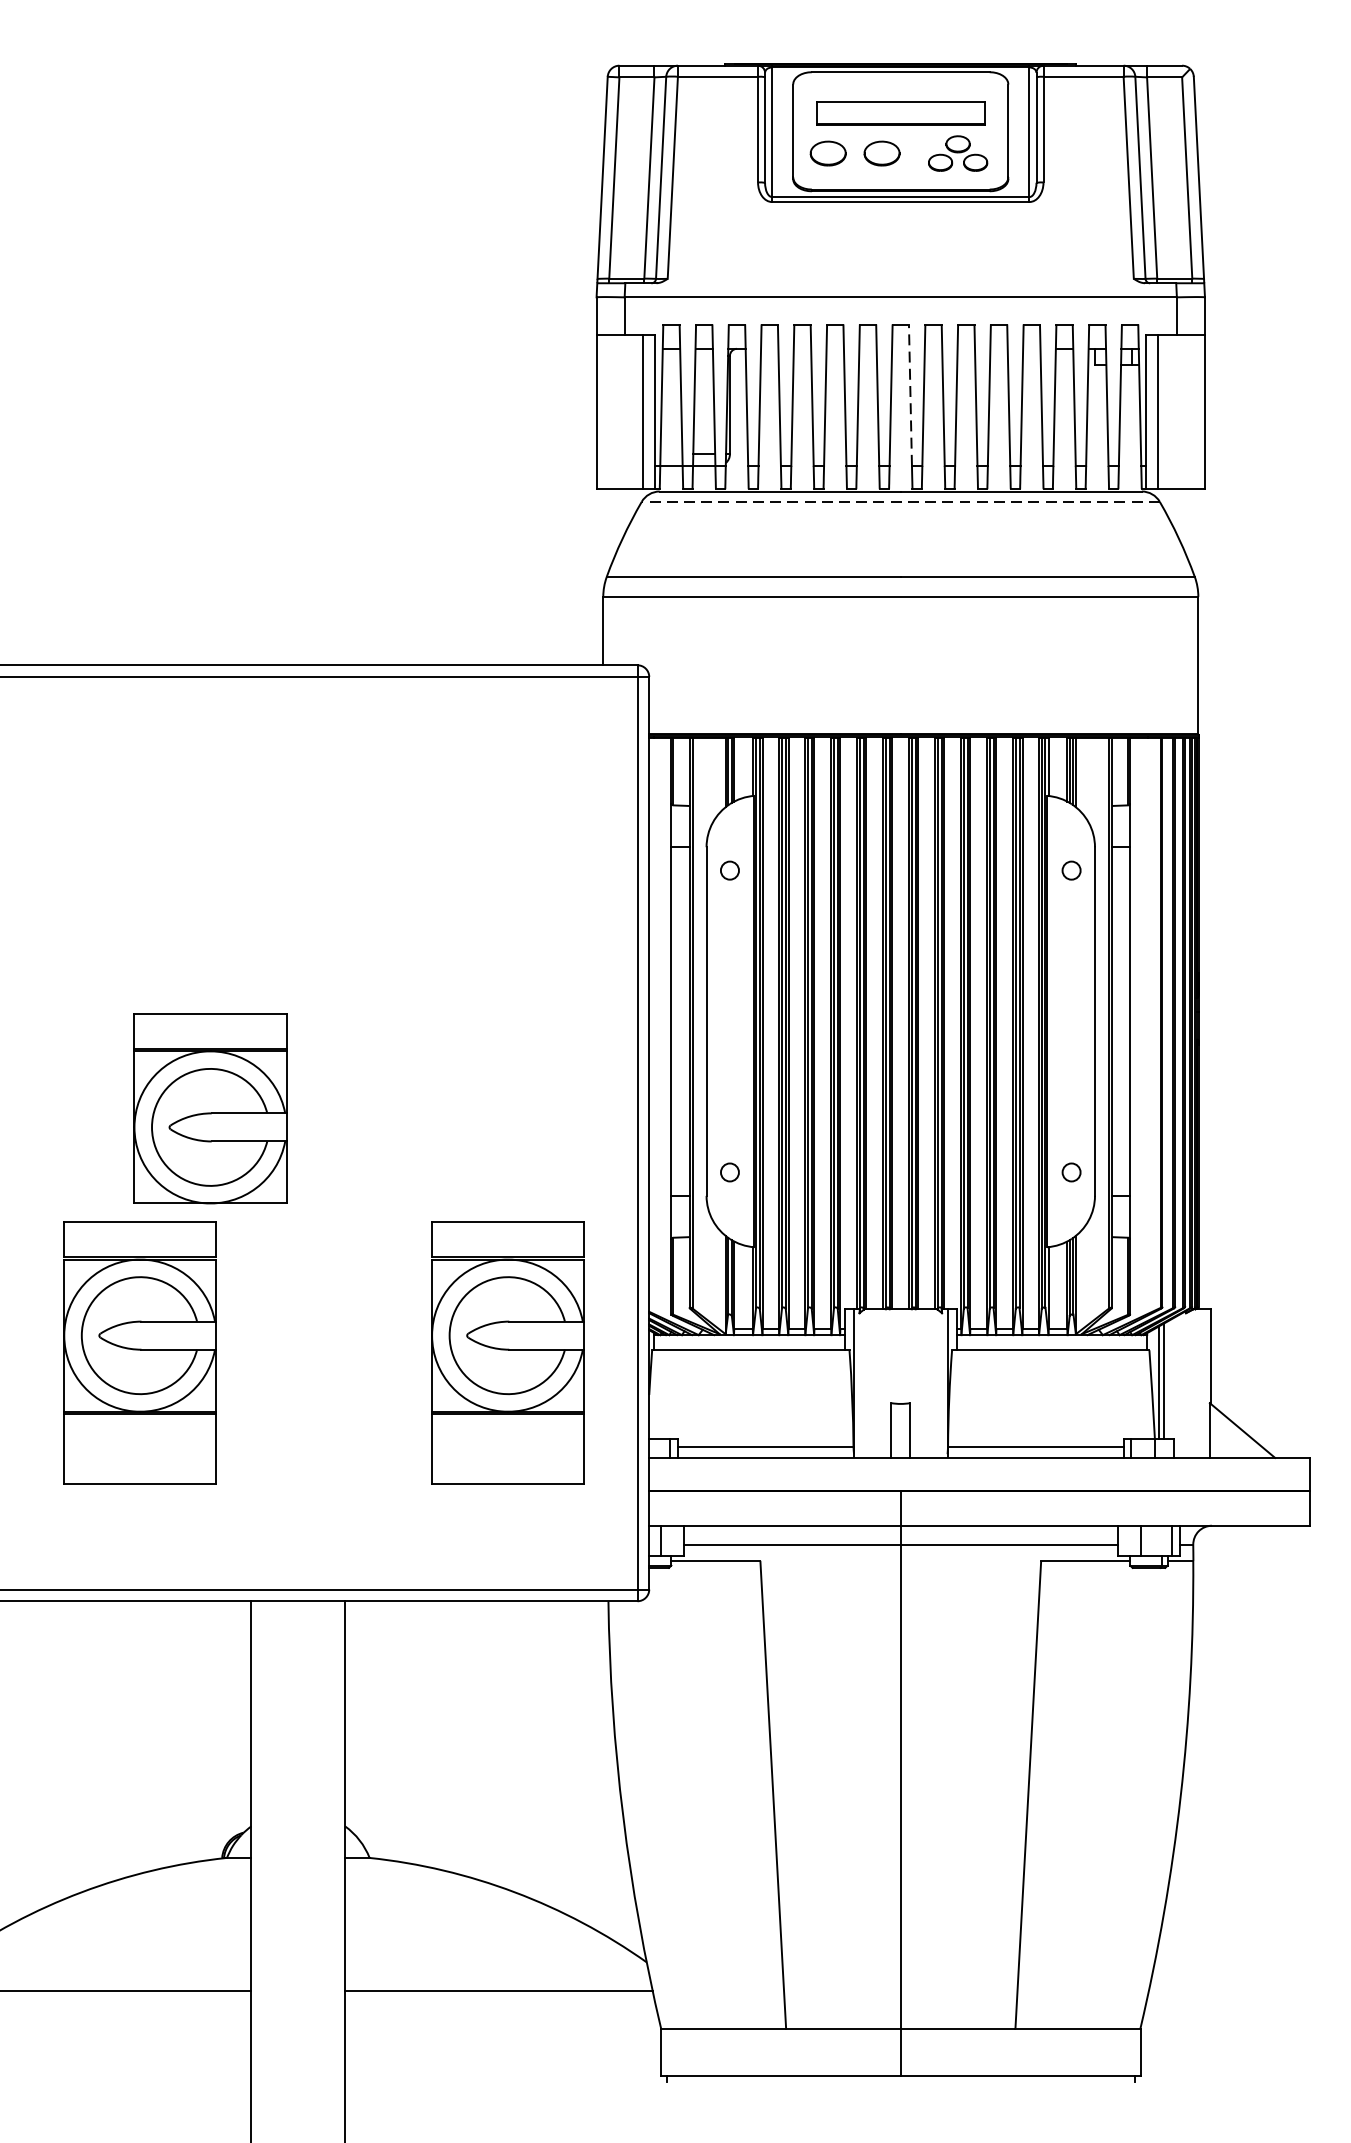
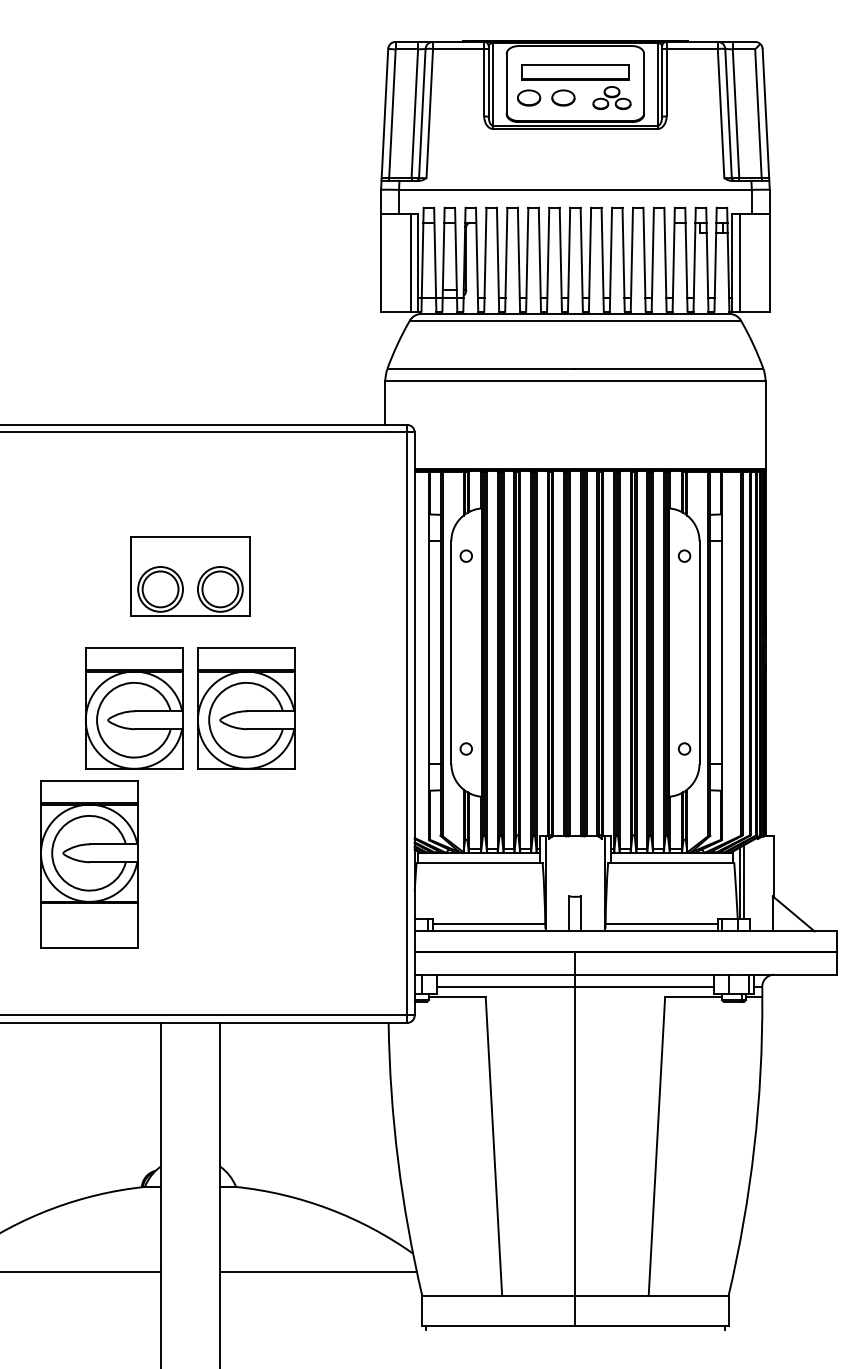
line: (910, 395) -> (581, 252), dashed -> solid
line: (900, 501) -> (575, 320), dashed -> solid
part: (298, 902) -> (190, 576), added
part: (385, 1109) -> (246, 708), added
part: (508, 1353) -> (324, 864), removed

